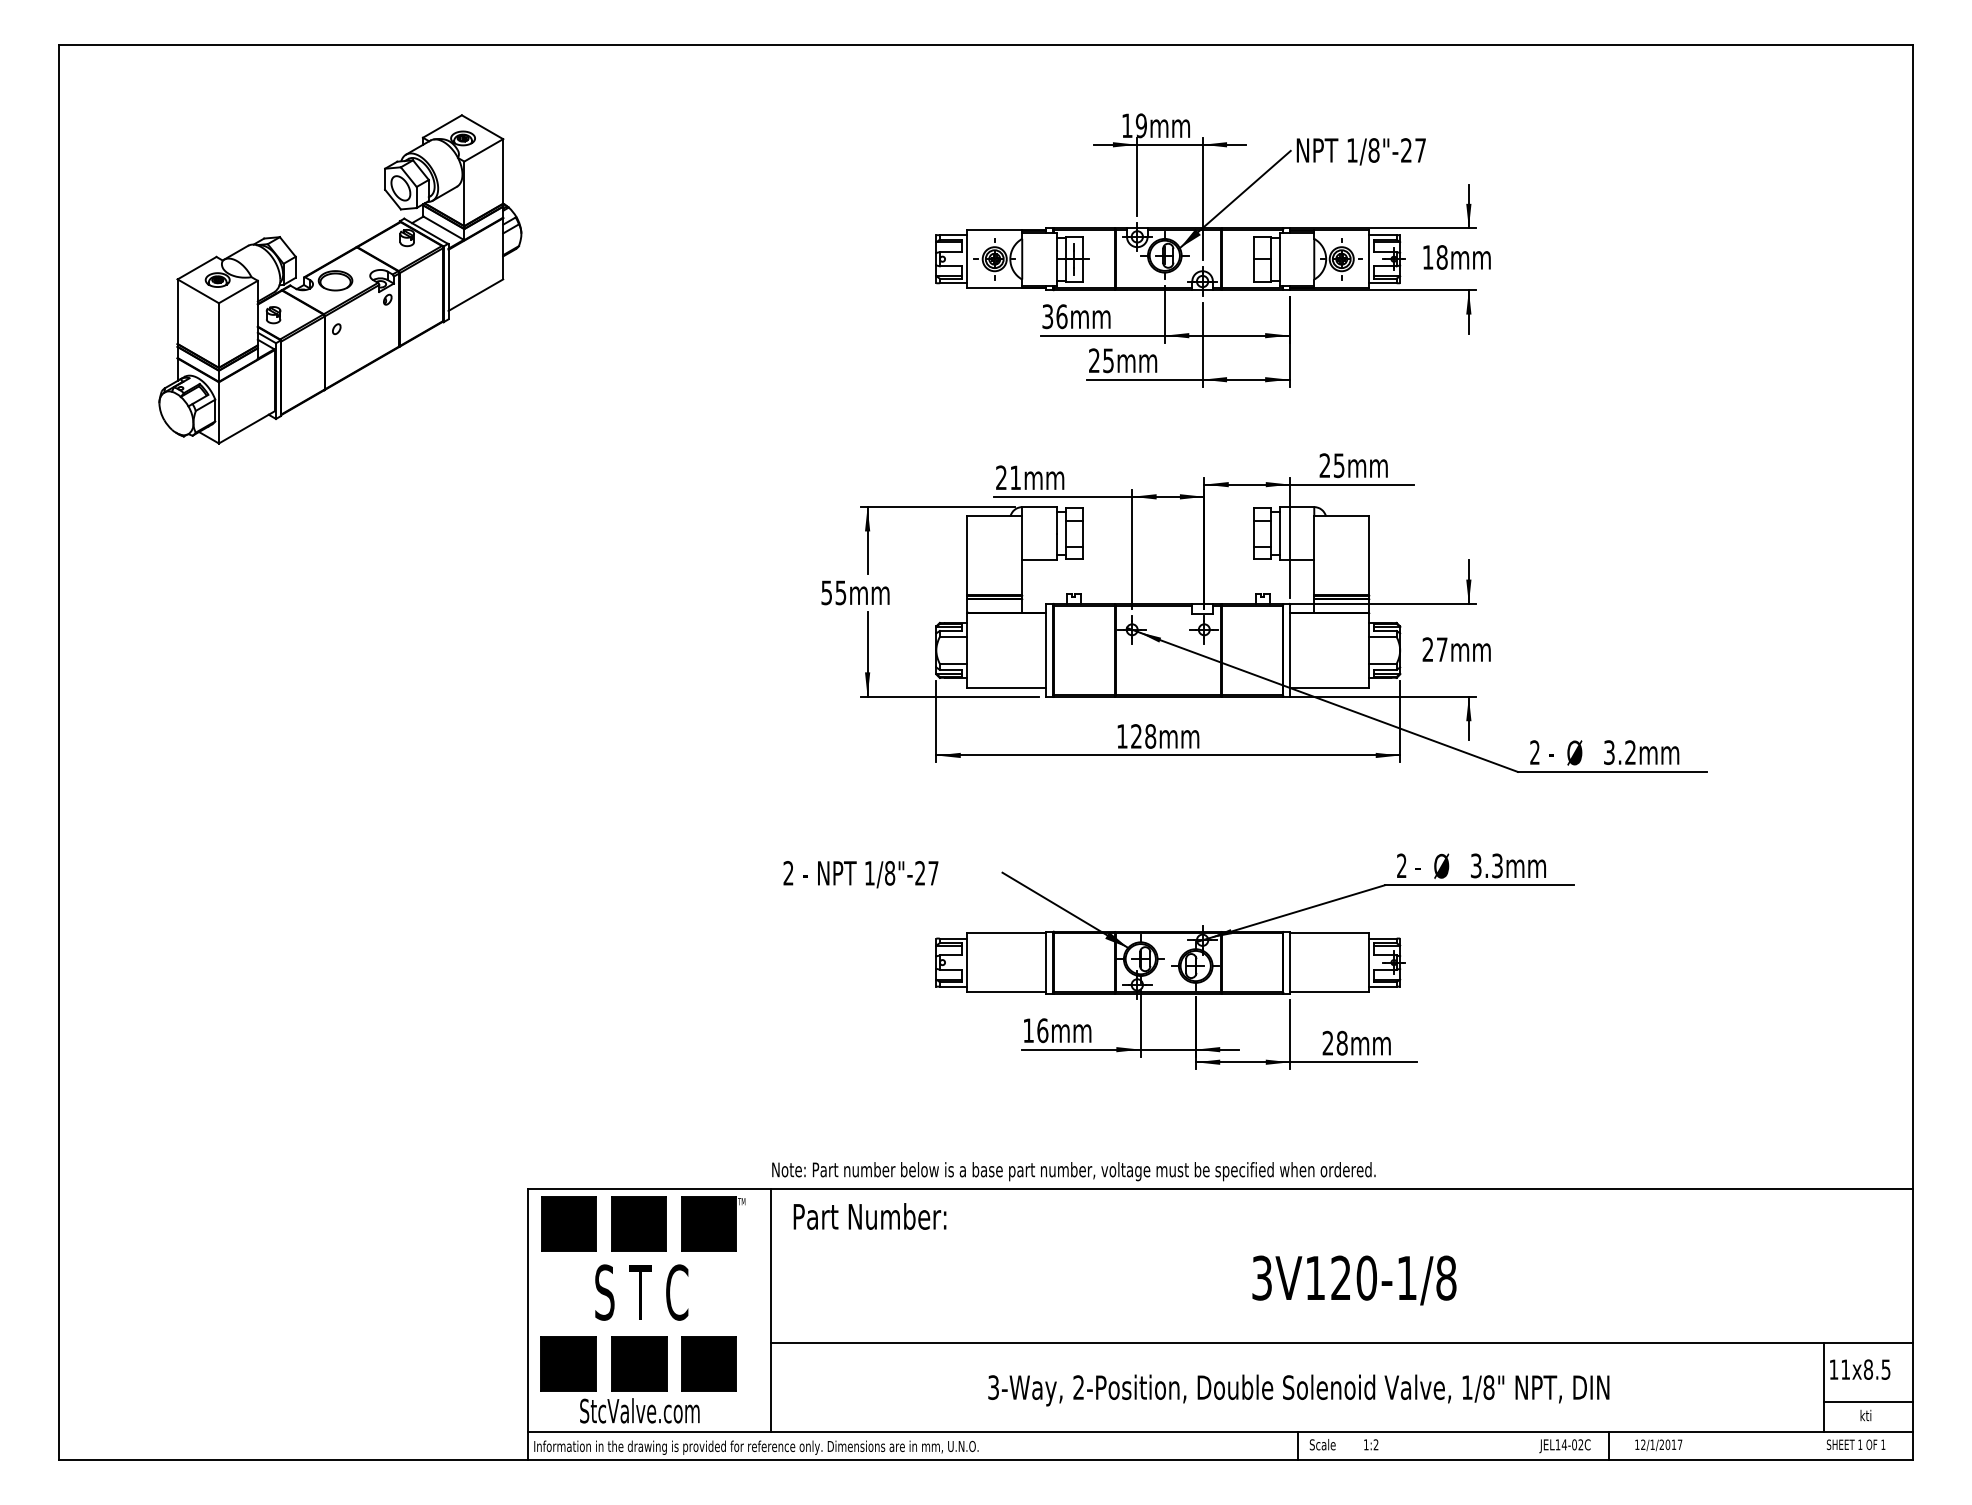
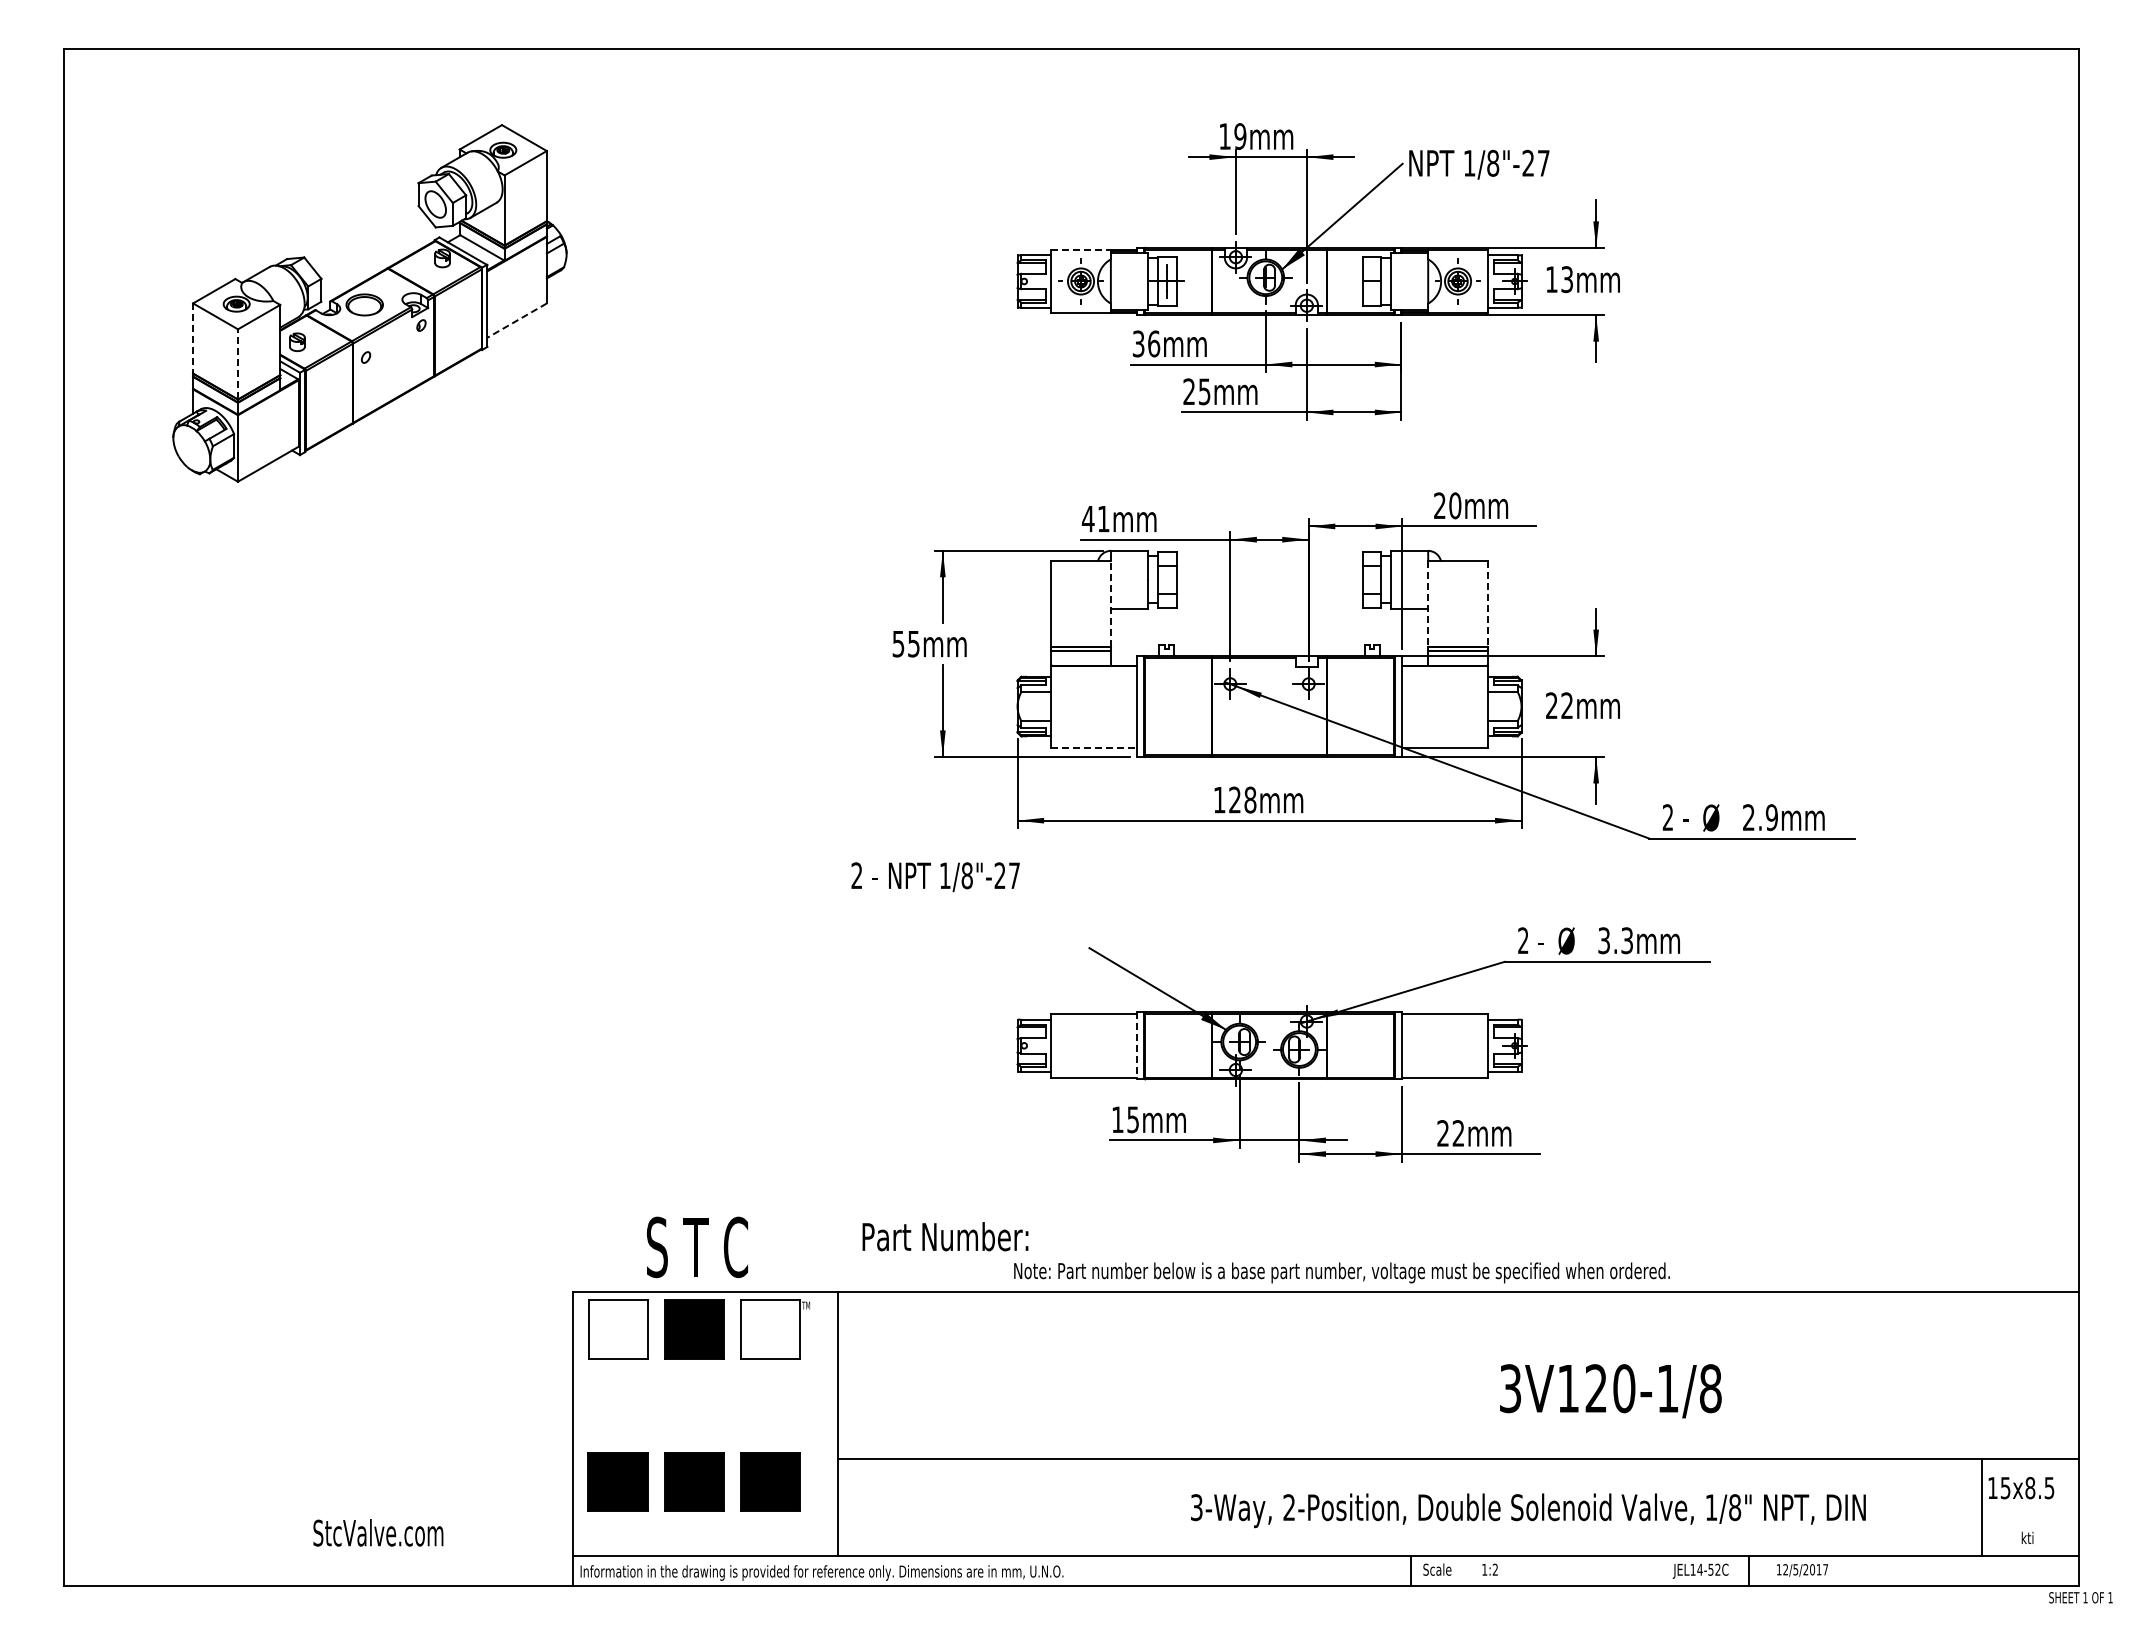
line: (995, 229) -> (1081, 249), solid -> dashed
text: (1442, 257) -> (1567, 279), 18mm -> 13mm
line: (475, 295) -> (516, 320), solid -> dashed
line: (177, 311) -> (193, 338), solid -> dashed
line: (219, 334) -> (238, 363), solid -> dashed
text: (1339, 465) -> (1455, 505), 25mm -> 20mm
text: (1000, 477) -> (1087, 518), 21mm -> 41mm
line: (1021, 555) -> (1110, 603), solid -> dashed
line: (1314, 555) -> (1428, 603), solid -> dashed
line: (1368, 555) -> (1487, 603), solid -> dashed
text: (1441, 649) -> (1566, 705), 27mm -> 22mm
line: (1007, 688) -> (1094, 747), solid -> dashed
text: (1620, 752) -> (1760, 817), 3.2mm -> 2.9mm
text: (860, 874) -> (935, 877), moved
line: (1046, 962) -> (1137, 1045), solid -> dashed
text: (1043, 1030) -> (1133, 1119), 16mm -> 15mm
text: (1342, 1043) -> (1458, 1133), 28mm -> 22mm
text: (1073, 1171) -> (1341, 1272), moved
text: (870, 1216) -> (945, 1236), moved
fill: (568, 1223) -> (617, 1329), removed
fill: (708, 1223) -> (770, 1329), removed
text: (1354, 1280) -> (1610, 1391), moved
text: (640, 1292) -> (696, 1247), moved
text: (1845, 1370) -> (2005, 1488), 11x8.5 -> 15x8.5
text: (1298, 1390) -> (1528, 1510), moved
line: (1867, 1401) -> (2029, 1522), removed
text: (639, 1410) -> (378, 1532), moved
text: (1574, 1444) -> (1710, 1569), JEL14-02C -> JEL14-52C
text: (1652, 1444) -> (1795, 1569), 12/1/2017 -> 12/5/2017
text: (1855, 1444) -> (2080, 1597), moved

